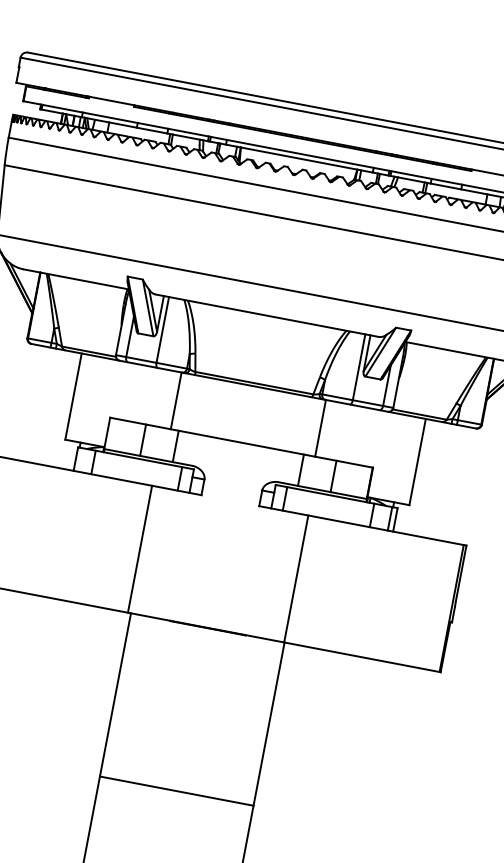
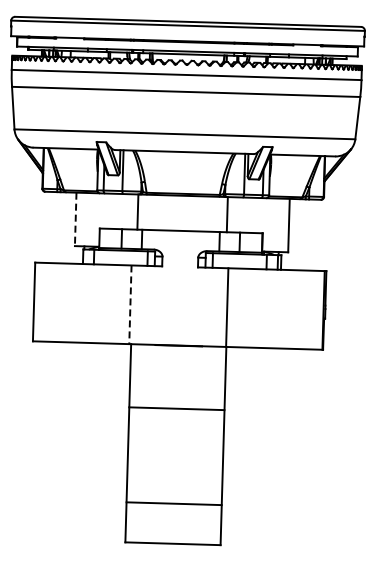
line: (73, 396) -> (75, 219), solid -> dashed
line: (139, 550) -> (130, 305), solid -> dashed
line: (176, 790) -> (176, 408), moved

